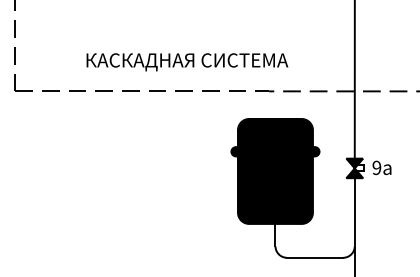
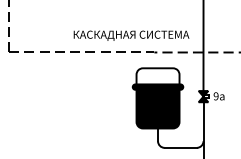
text: (187, 61) -> (131, 35), moved
fill: (274, 133) -> (157, 76), removed

